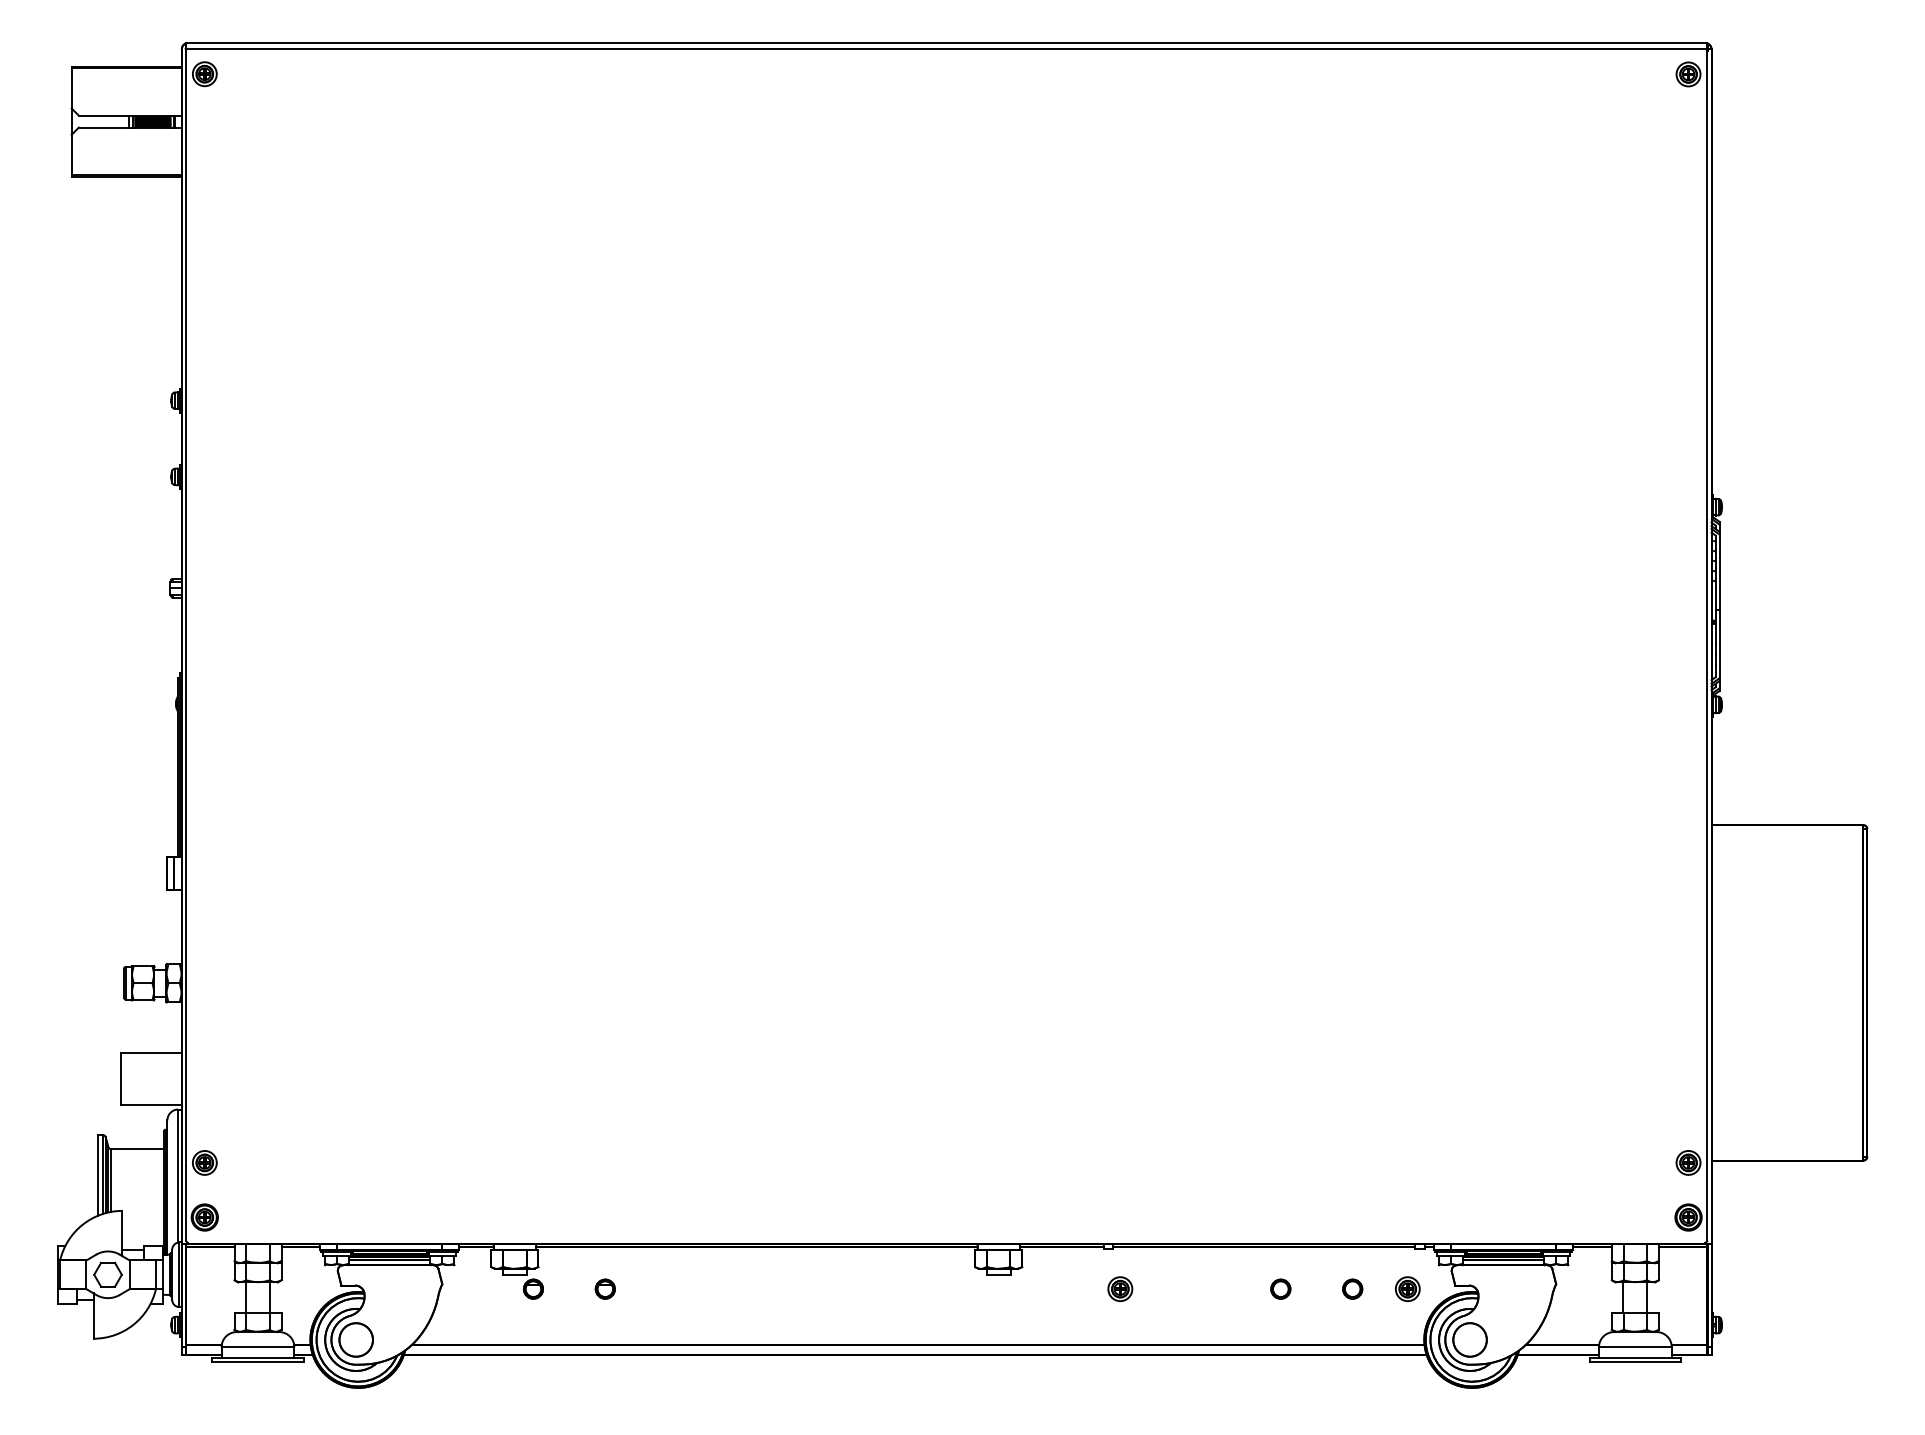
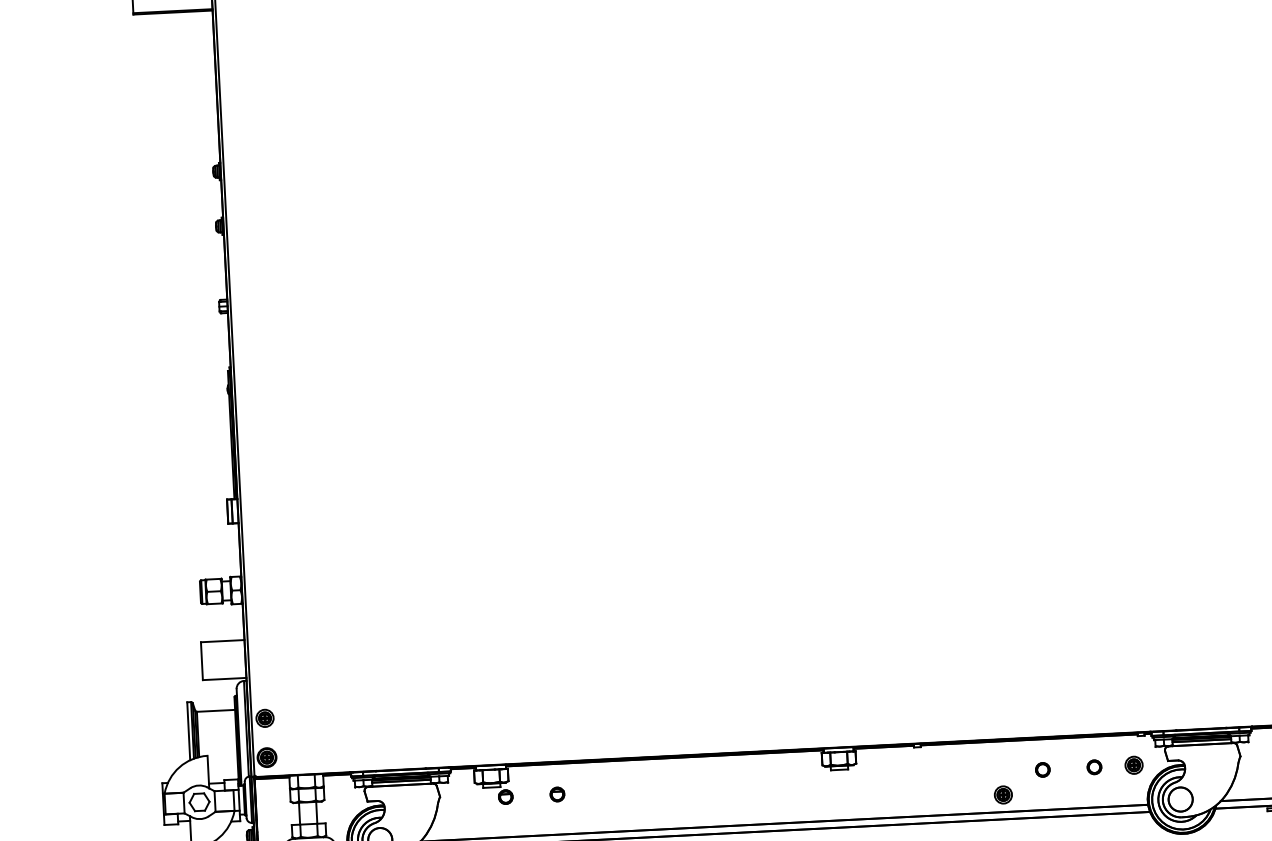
part: (1120, 1288) -> (1003, 794), moved

